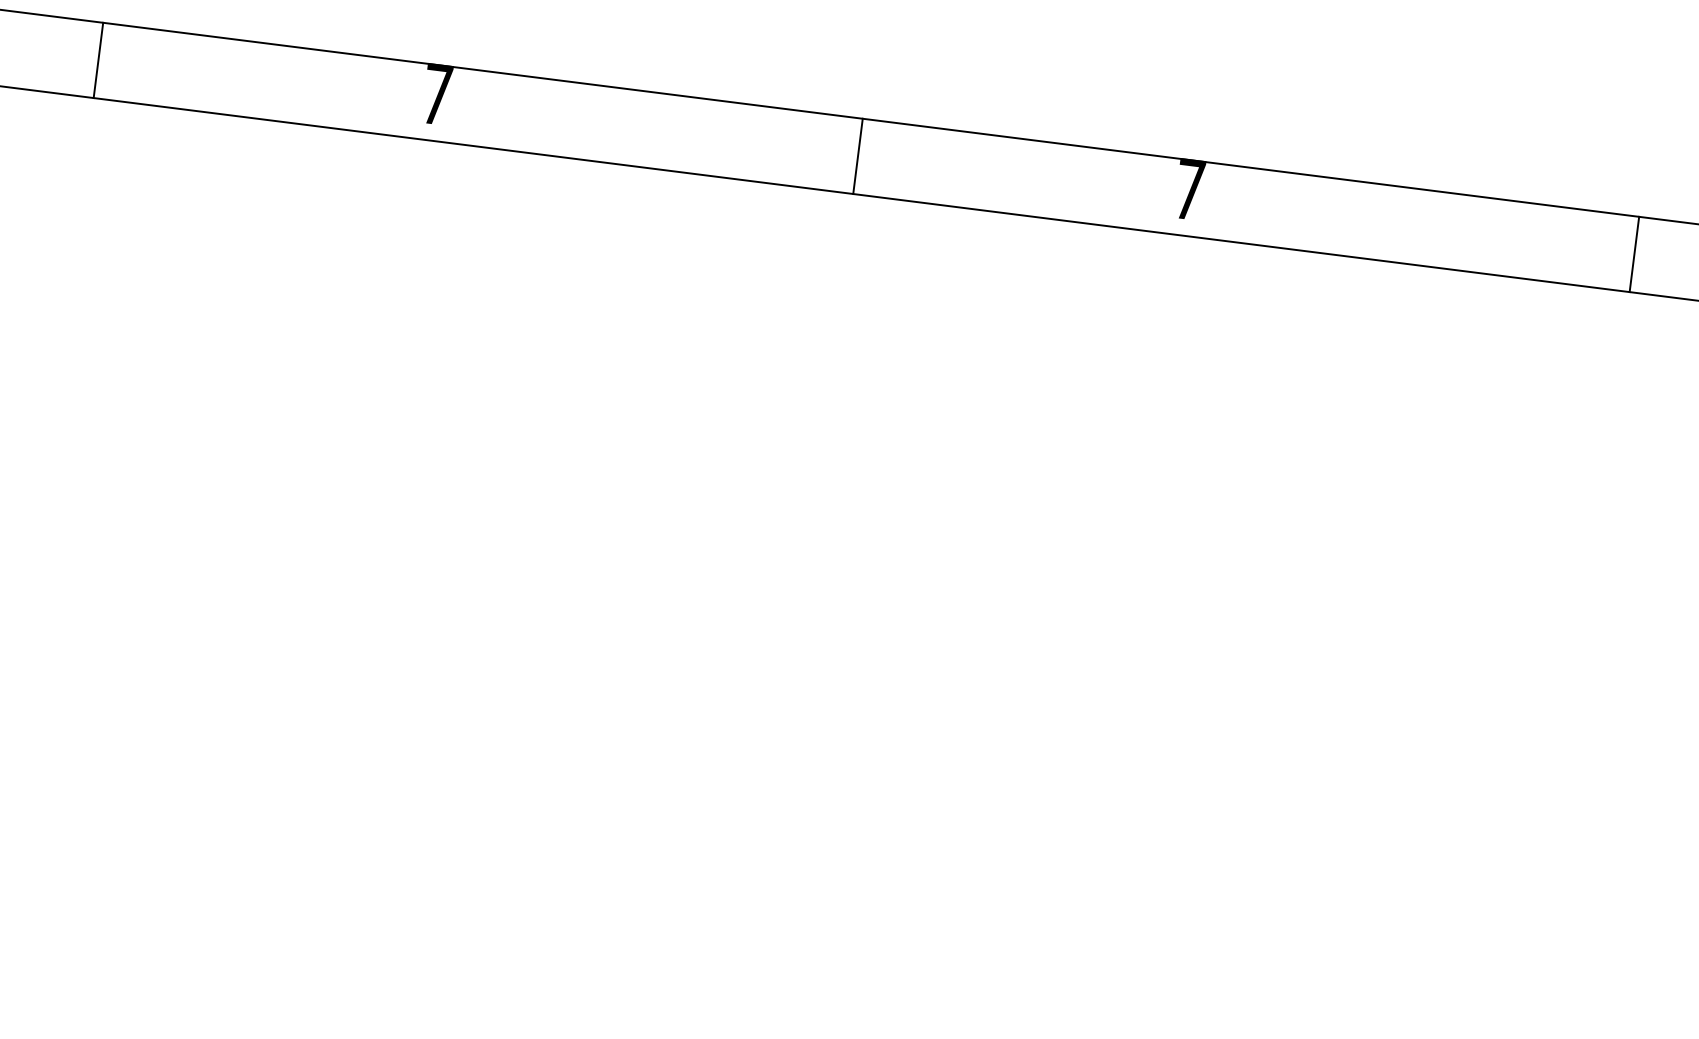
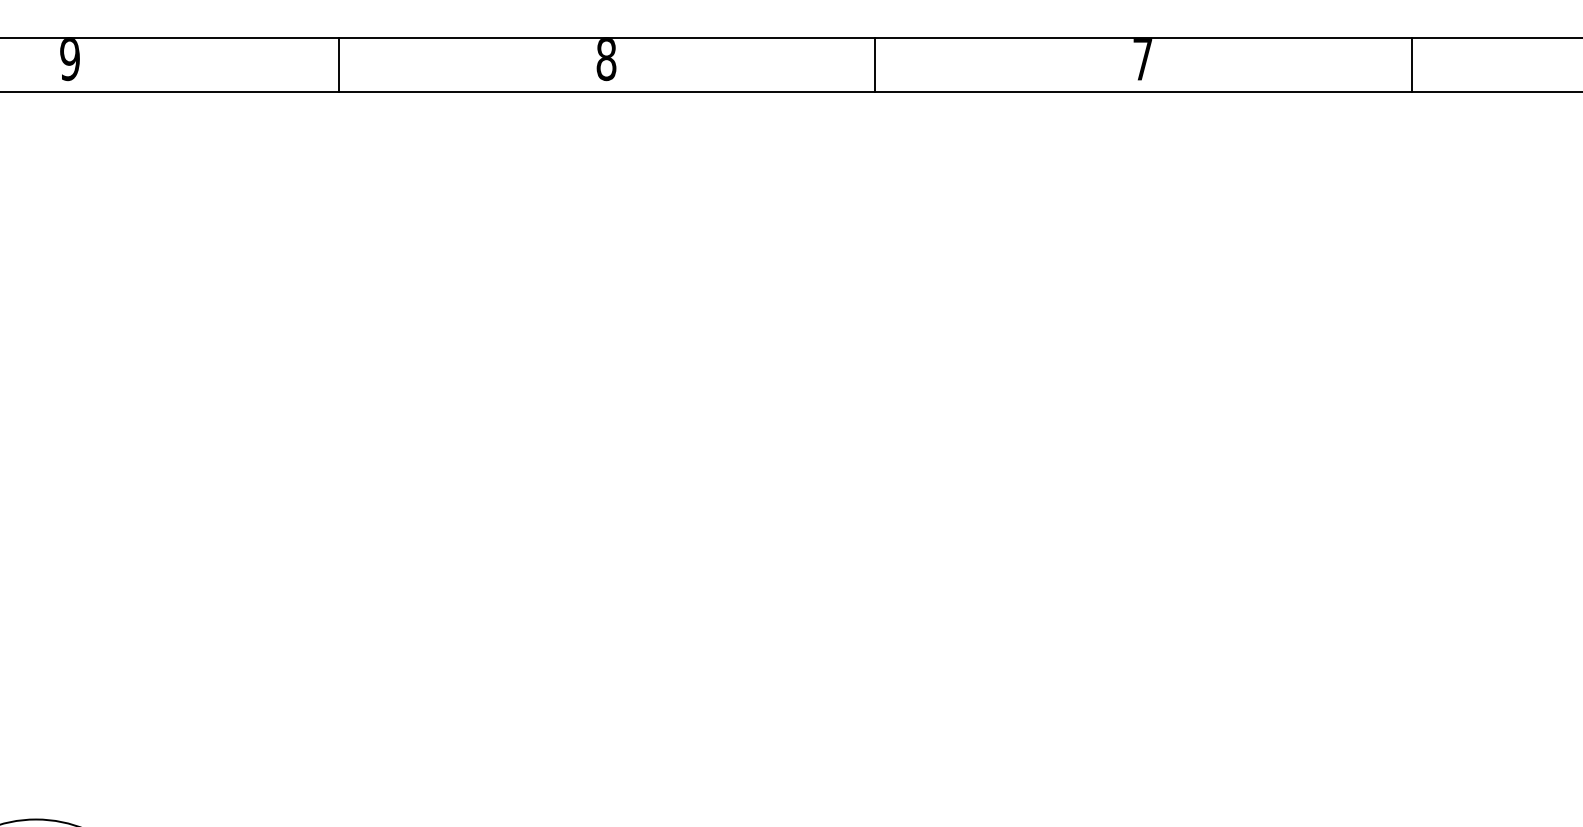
line: (97, 60) -> (338, 65), moved
text: (436, 96) -> (606, 60), 7 -> 8
line: (858, 156) -> (875, 65), moved
line: (1634, 254) -> (1411, 65), moved

